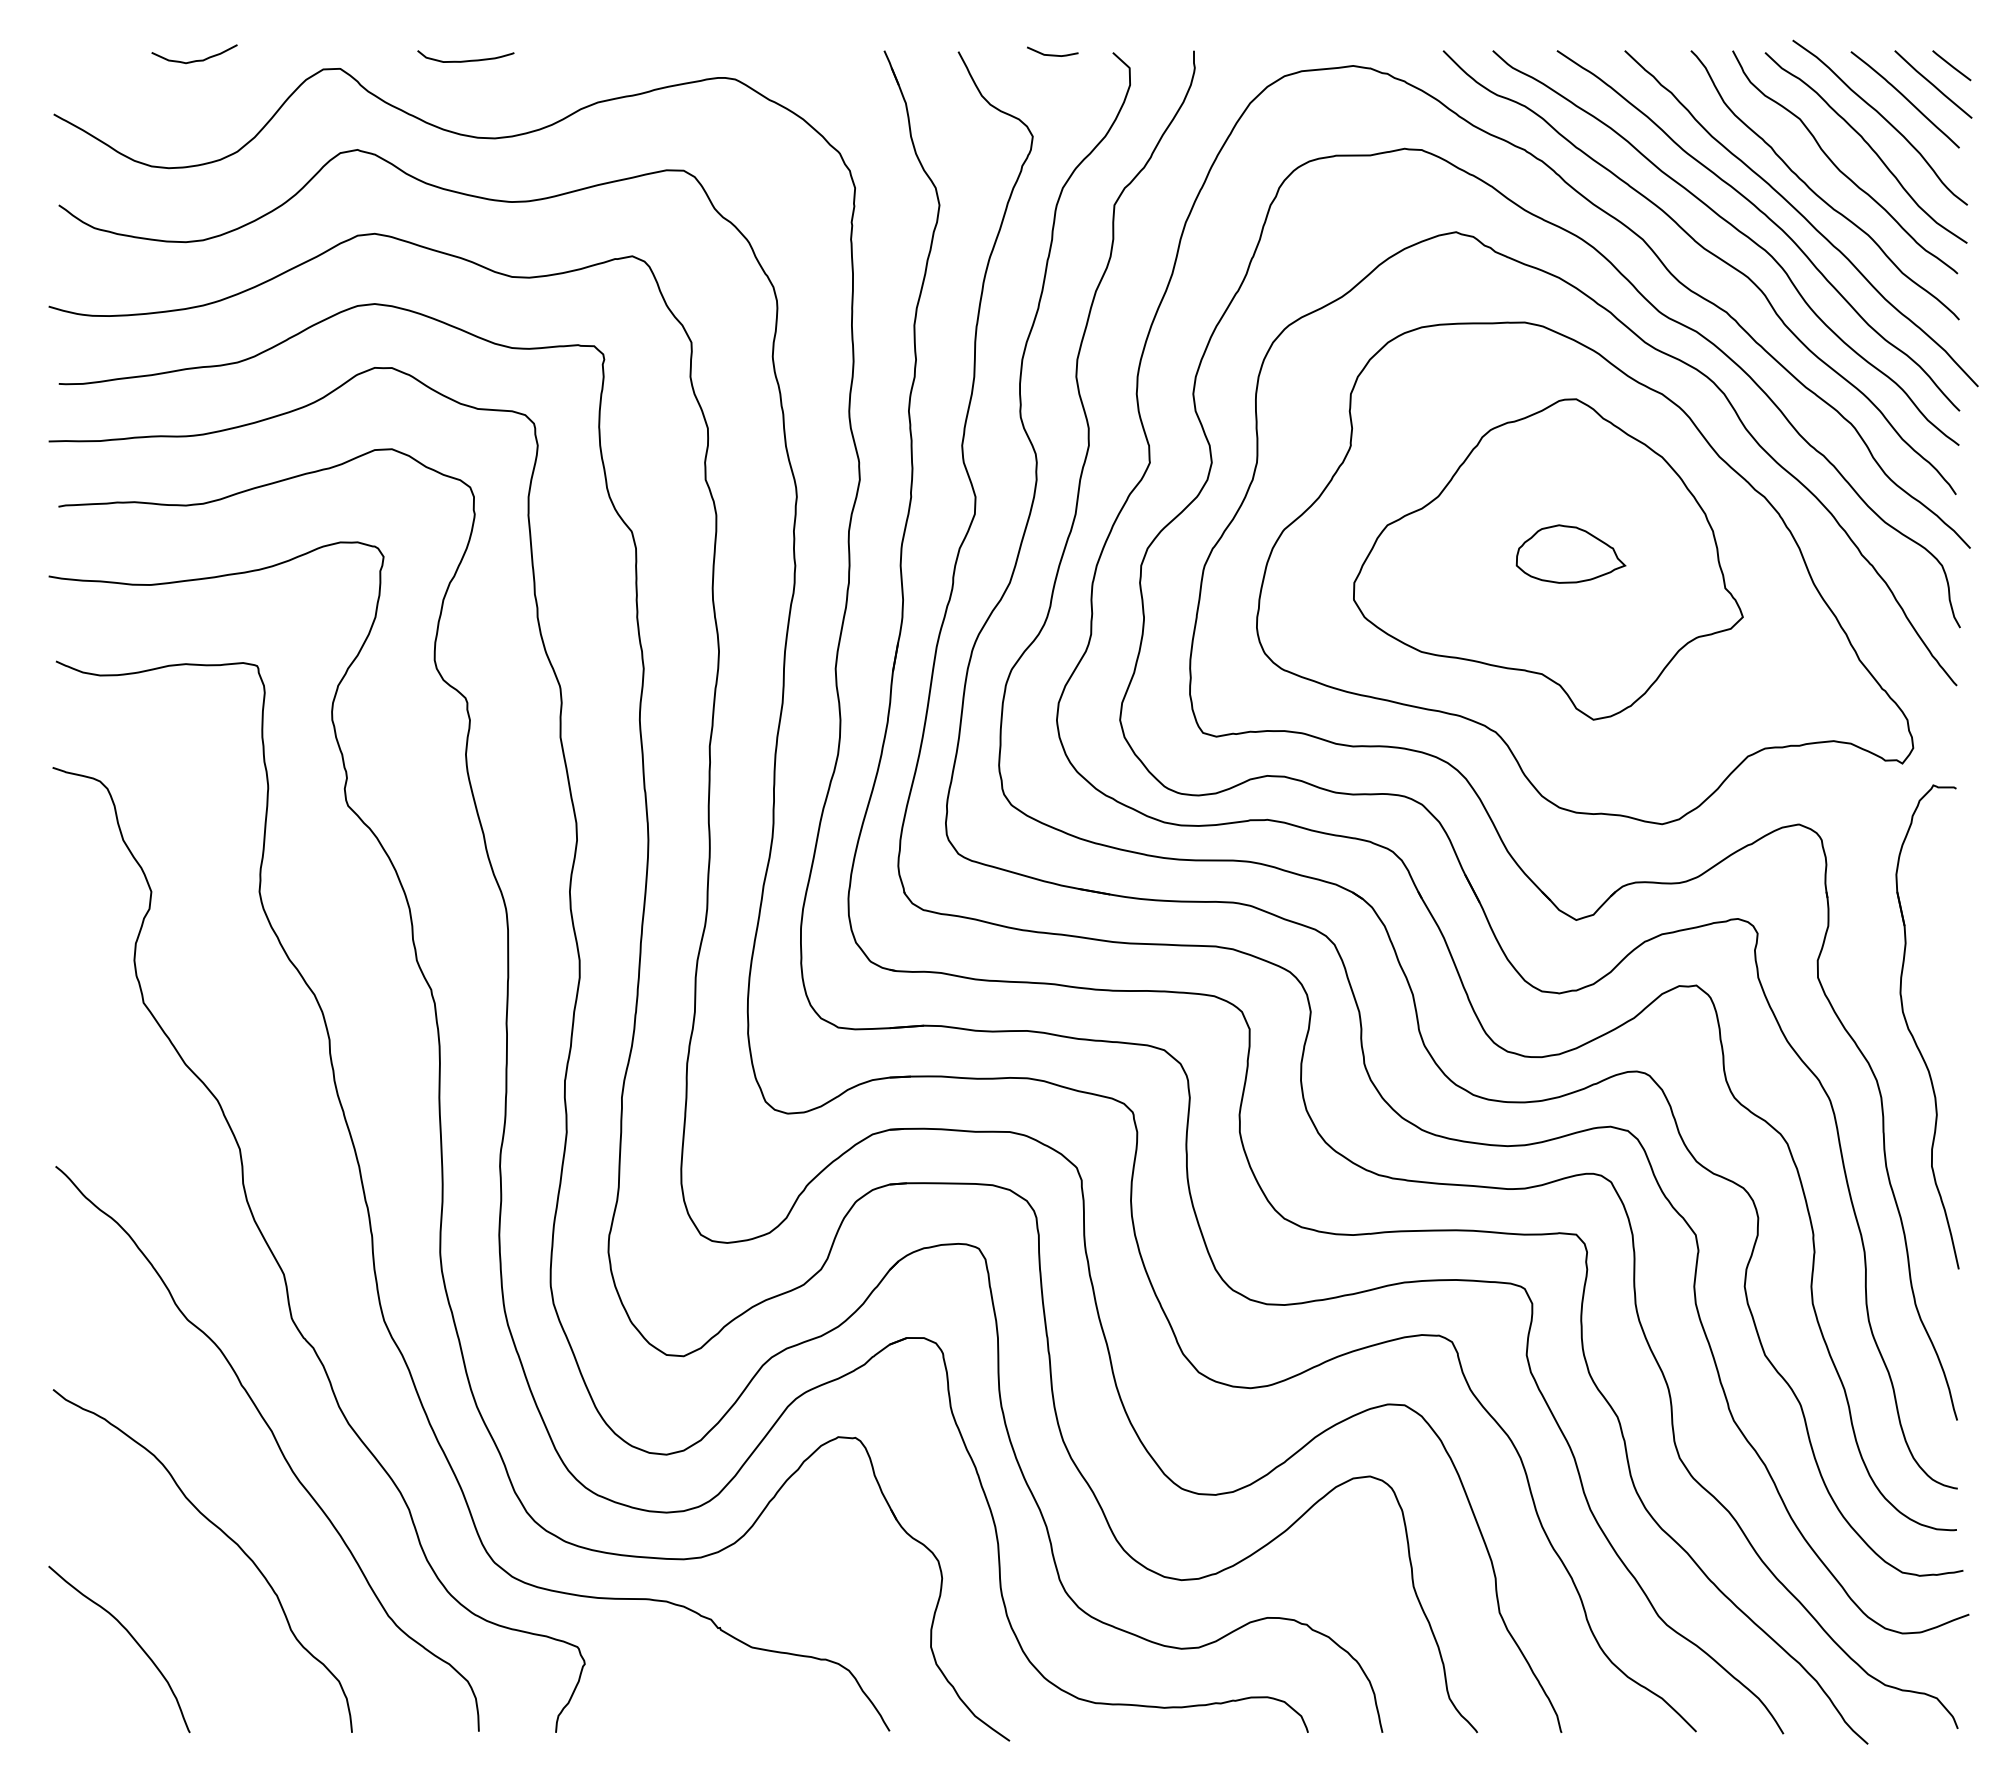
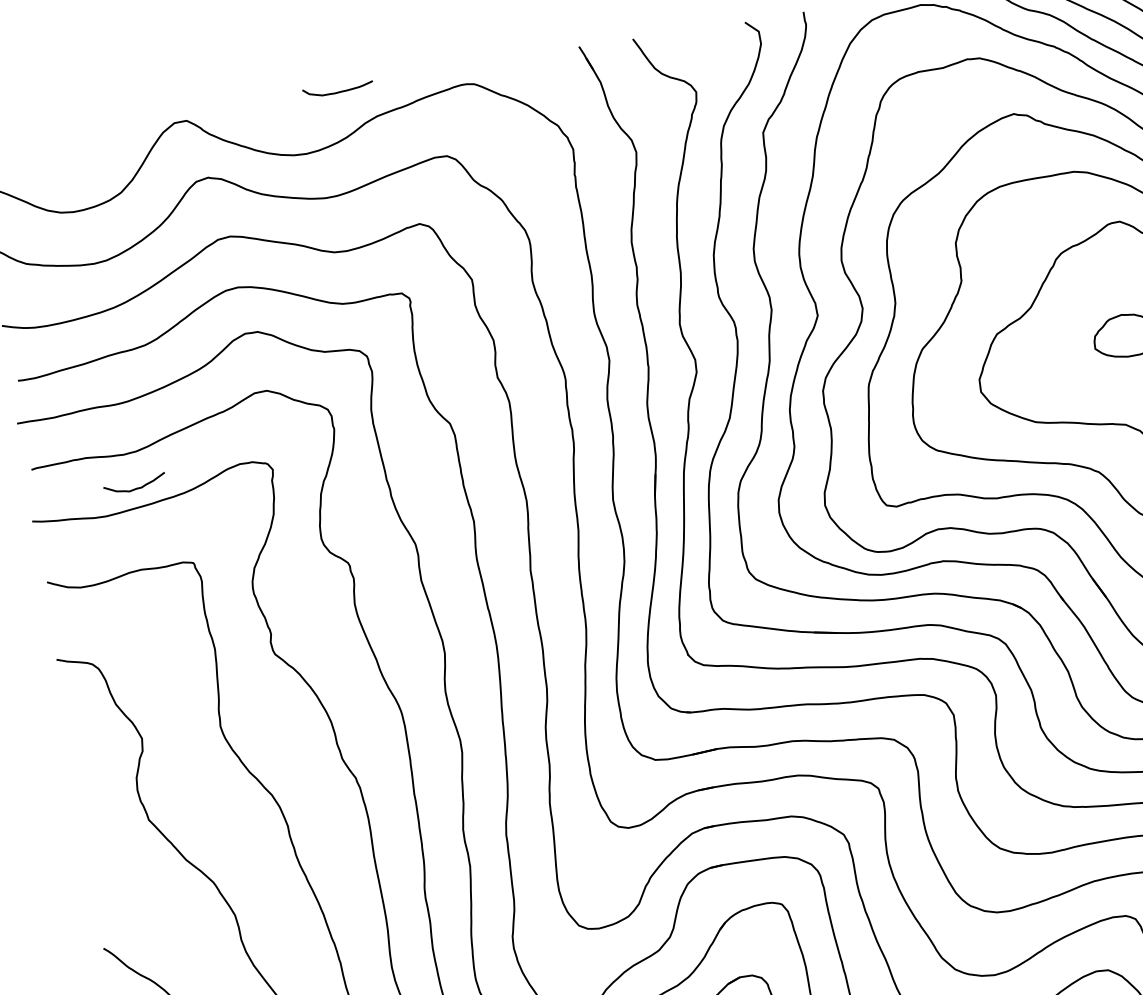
line: (1052, 54) -> (701, 30), removed
curve: (194, 60) -> (135, 488), moved
curve: (465, 60) -> (338, 91), moved

